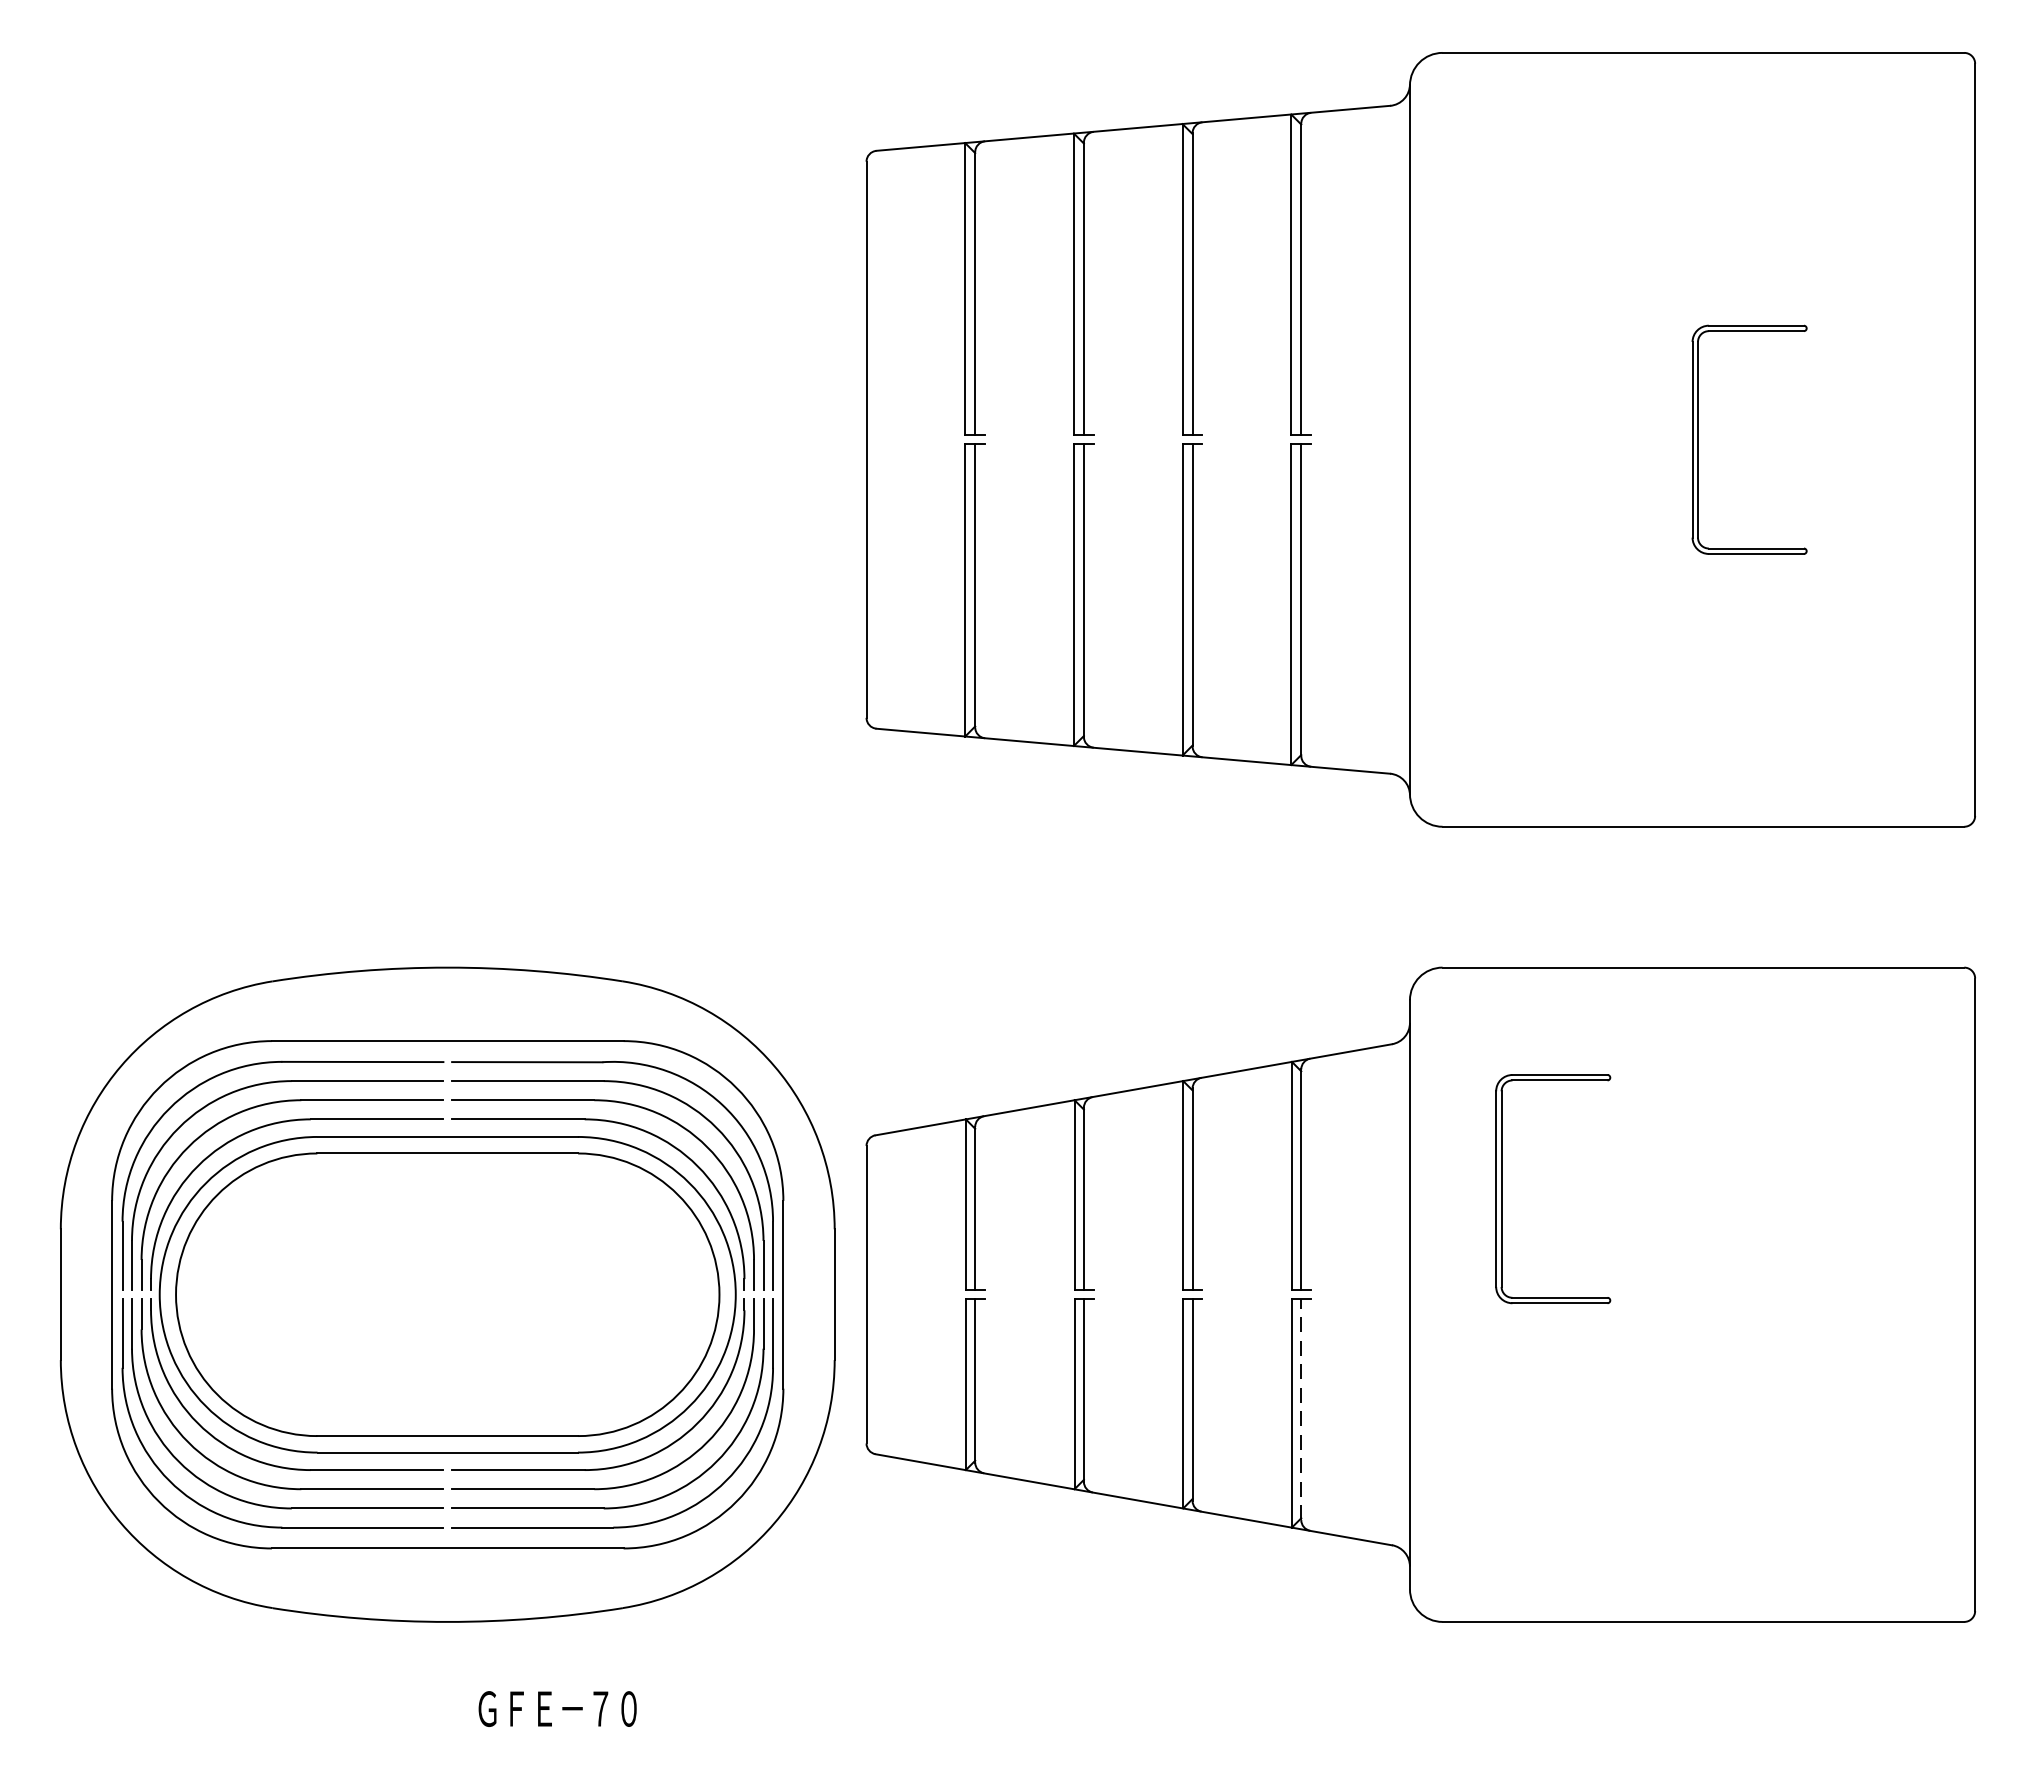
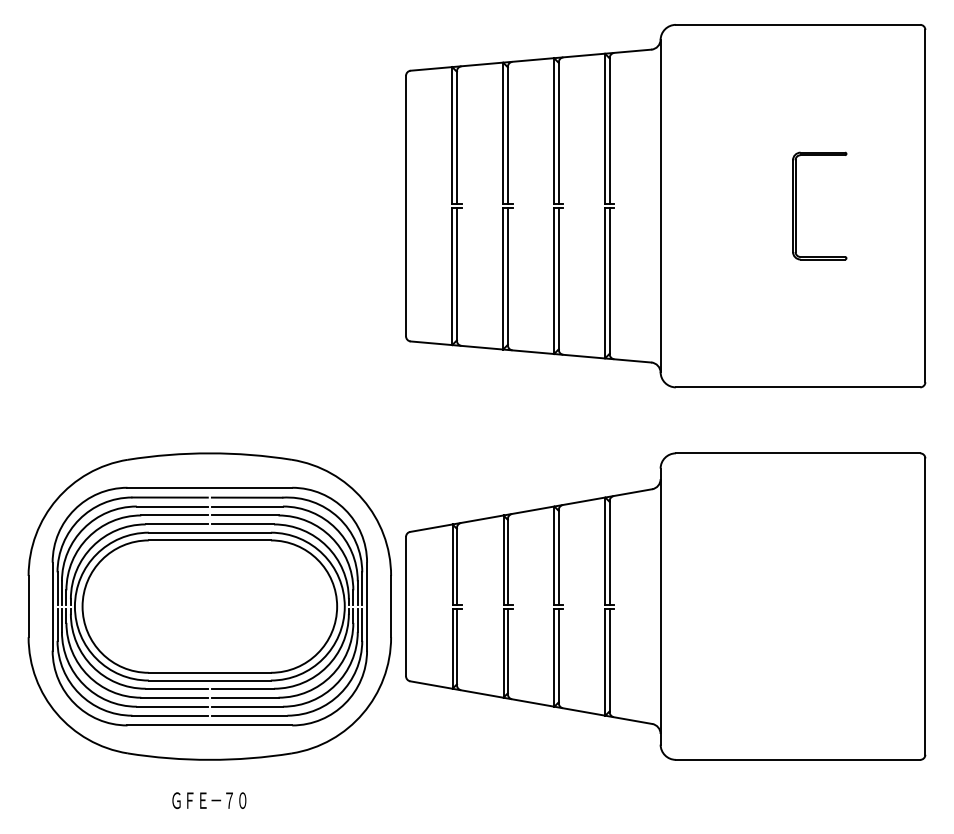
part: (1503, 1187) -> (704, 556), removed
line: (1300, 1409) -> (609, 660), dashed -> solid
text: (557, 1708) -> (209, 800), moved

